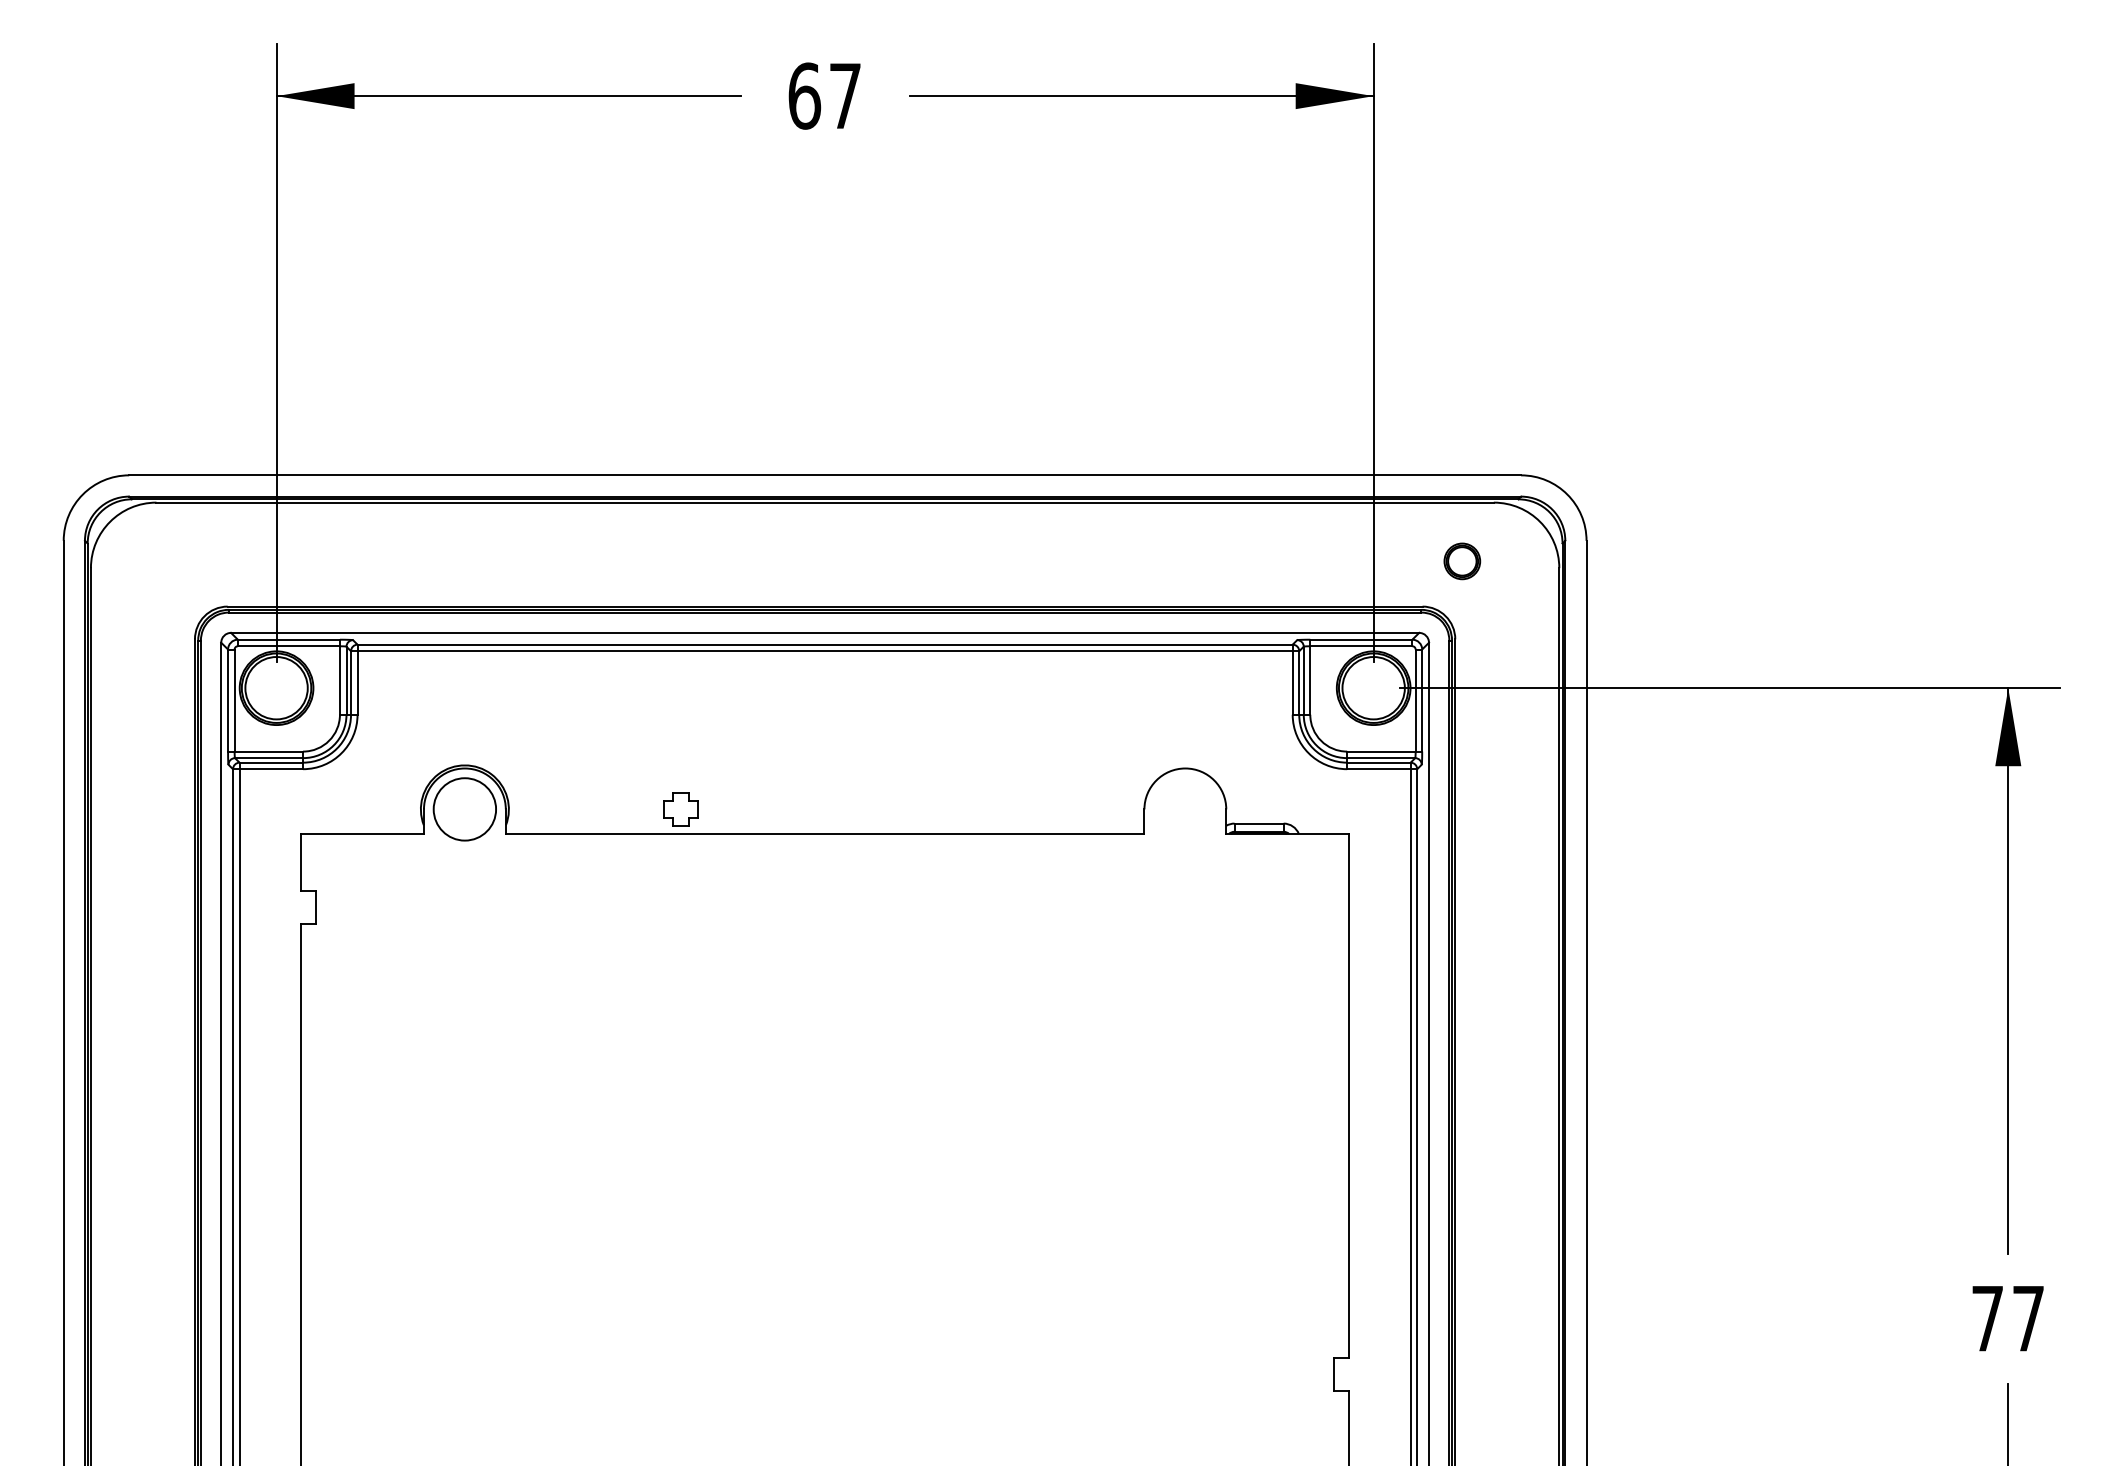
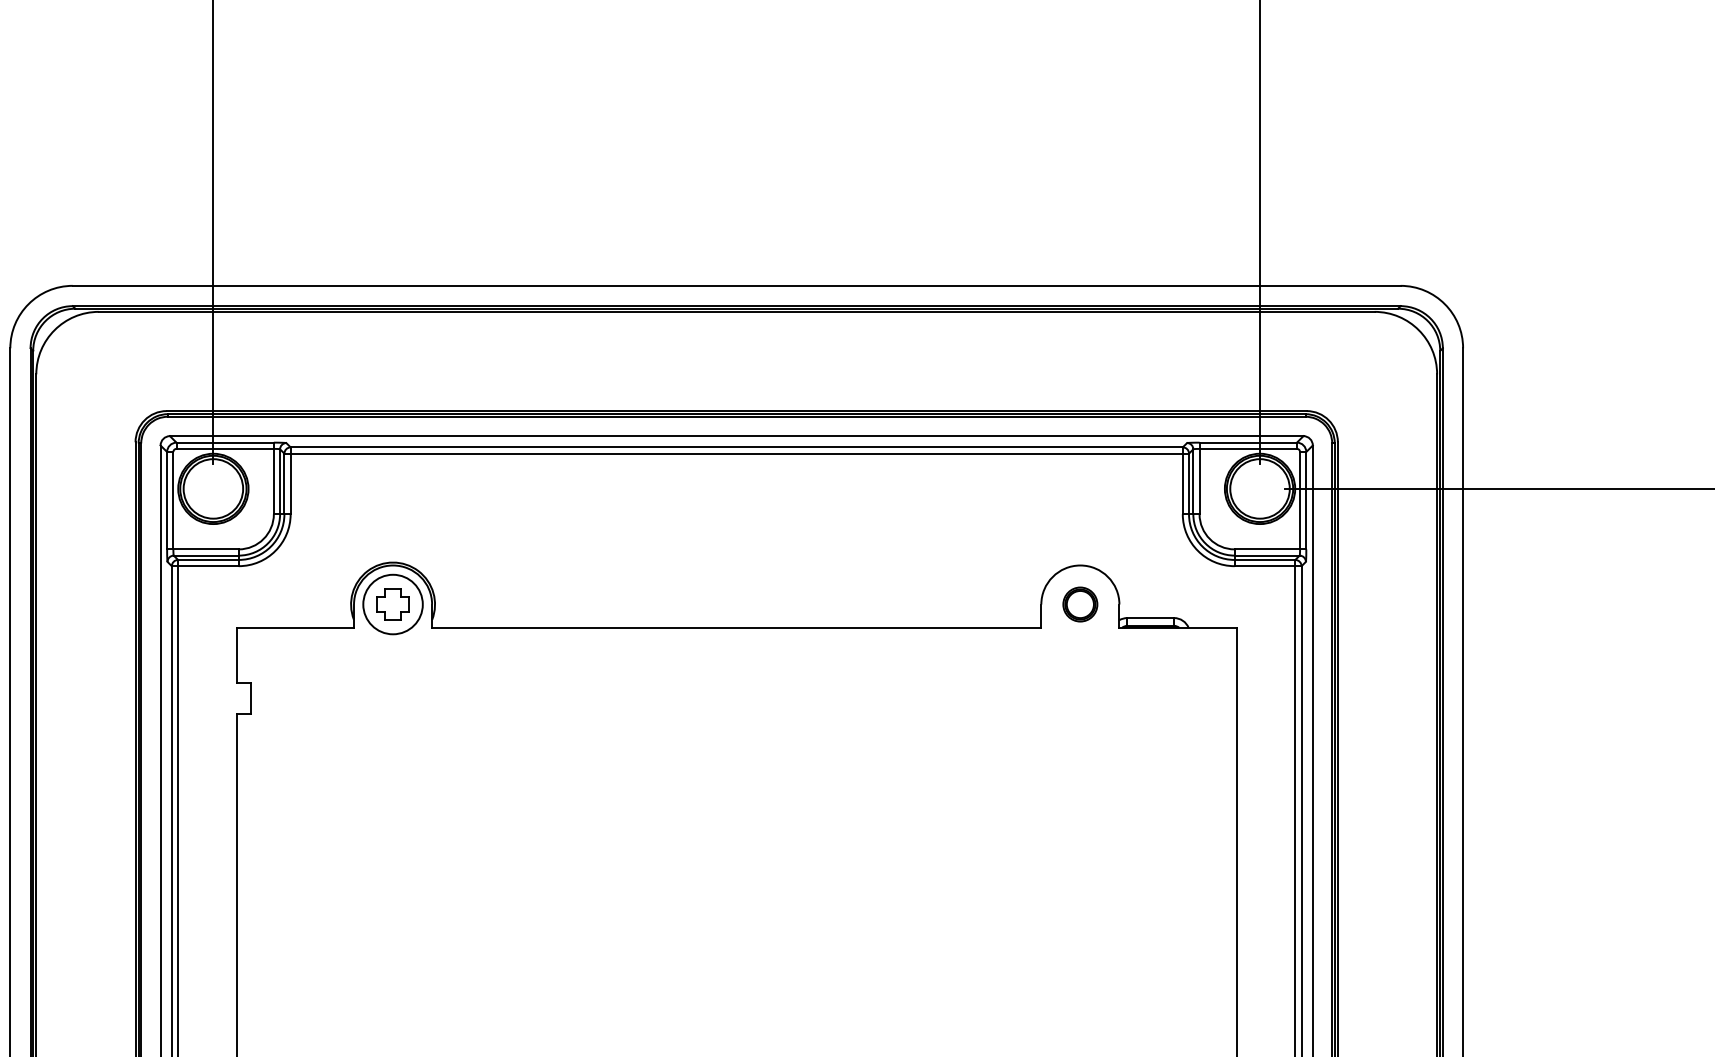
part: (1462, 561) -> (1080, 604), moved
part: (680, 809) -> (392, 604), moved

